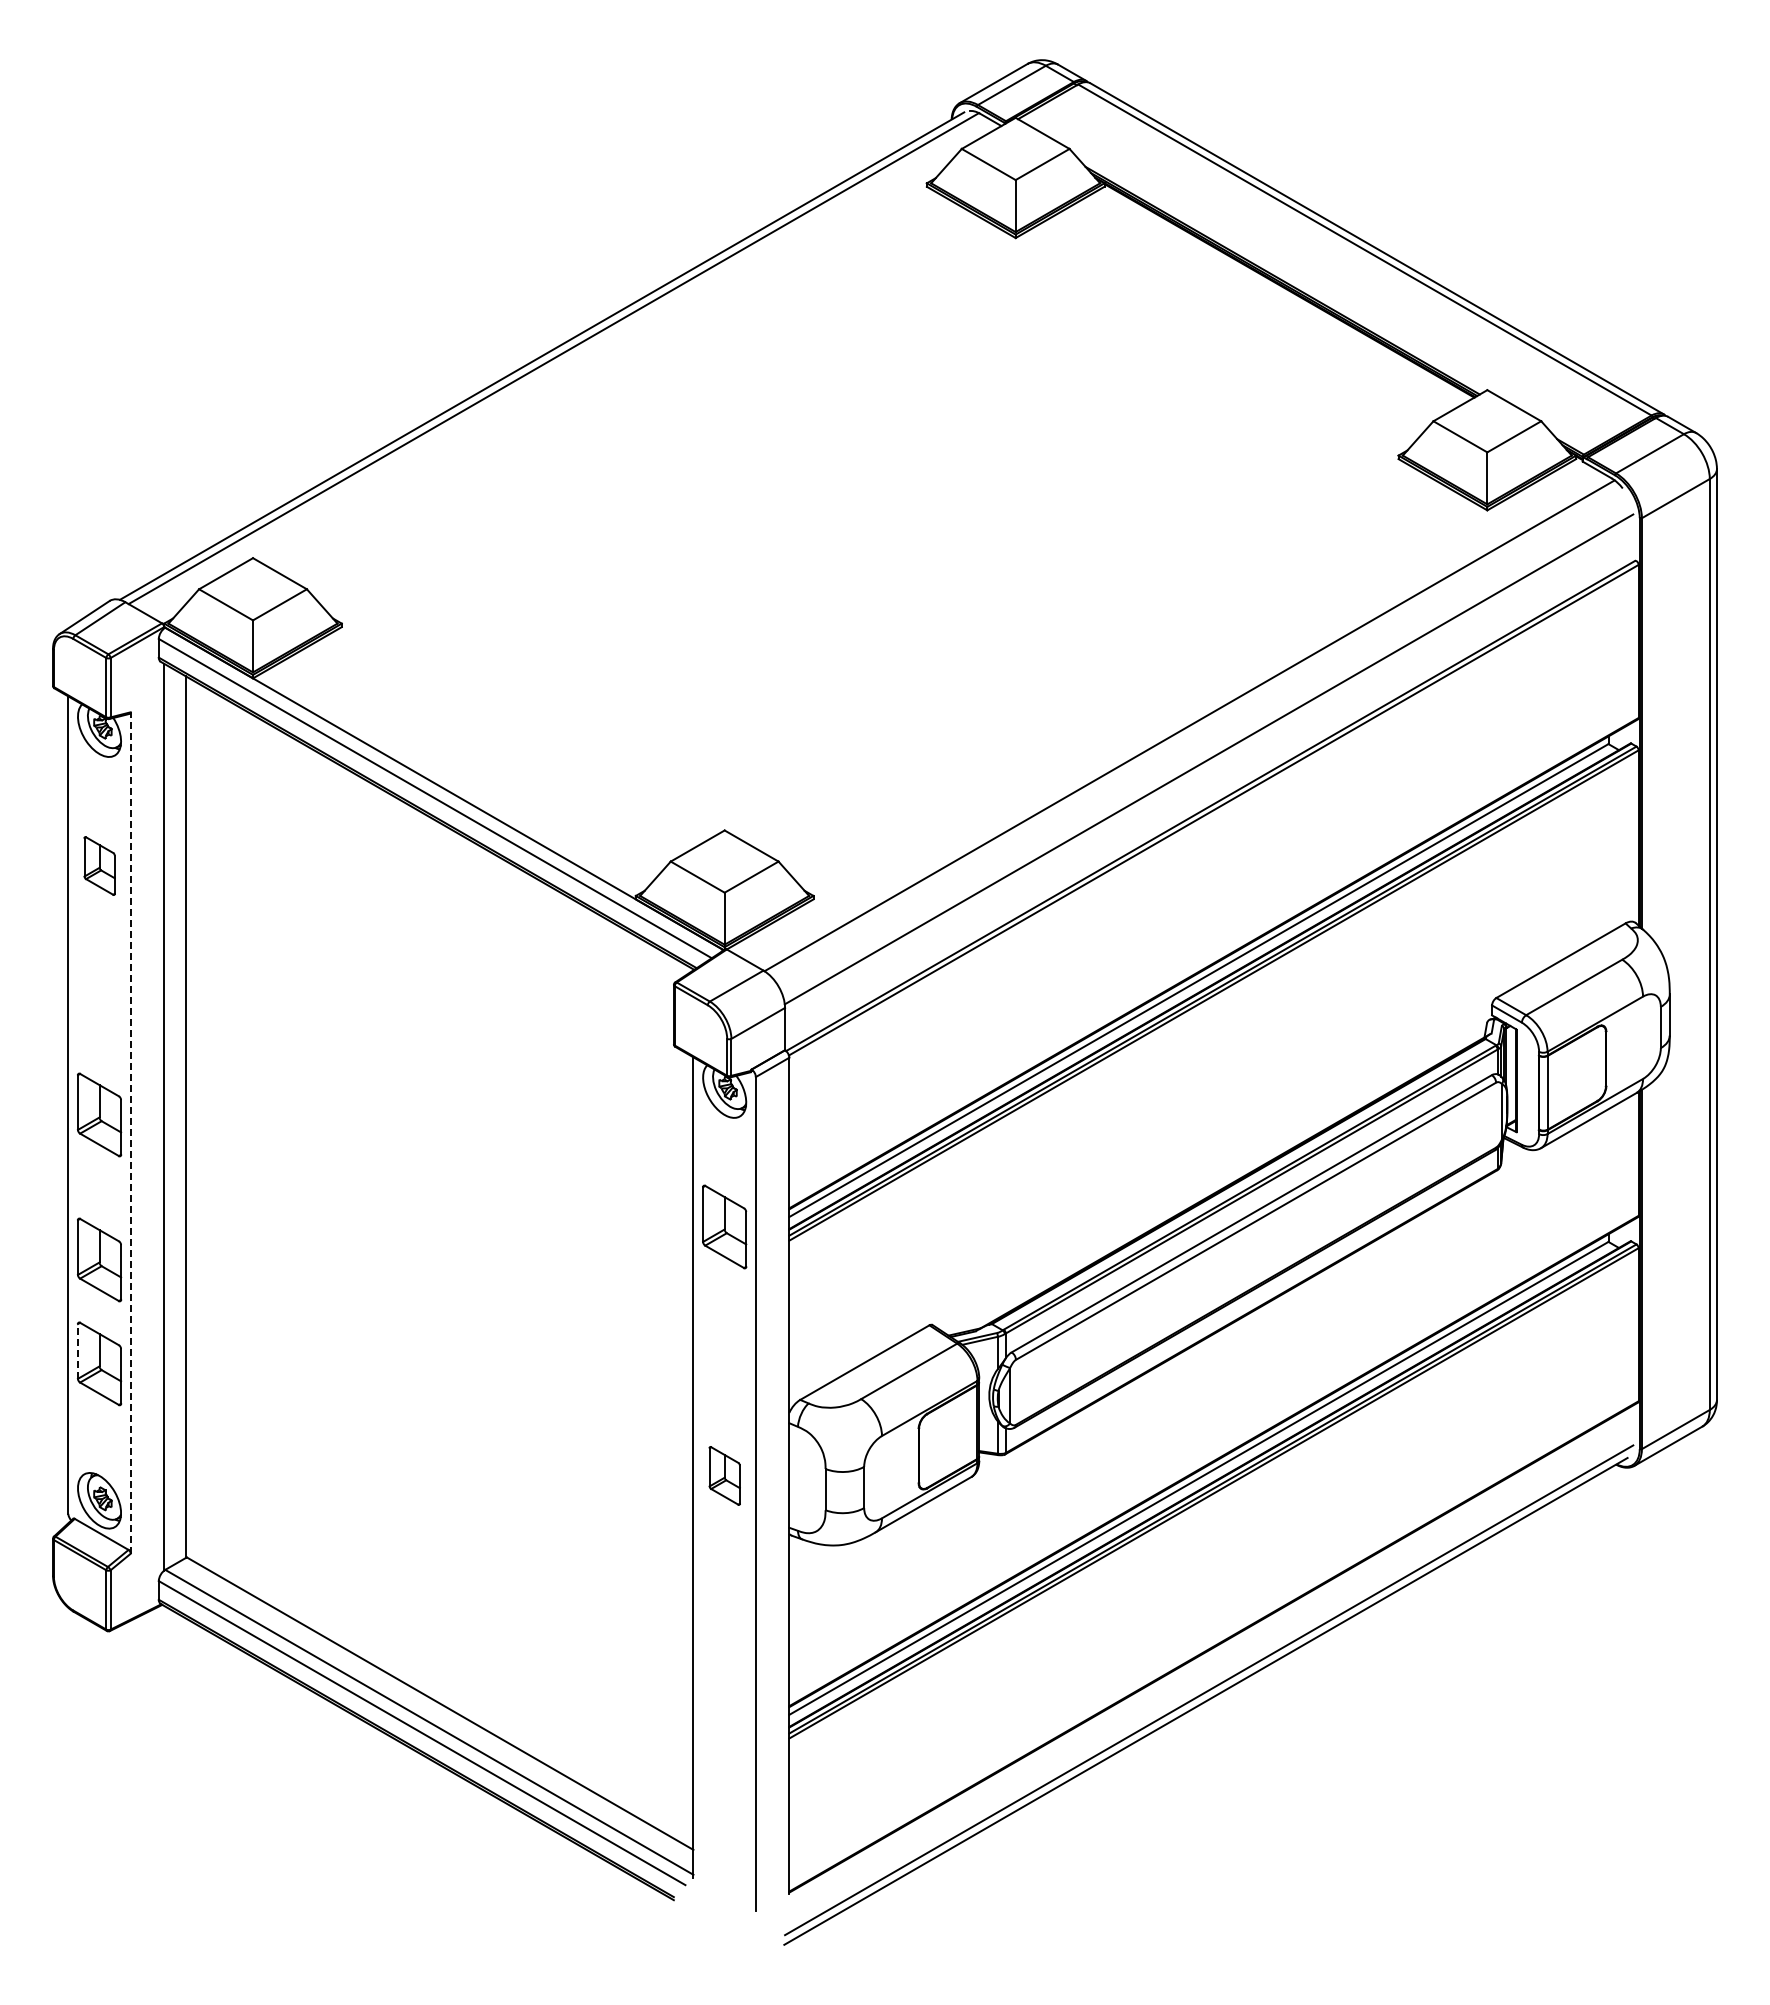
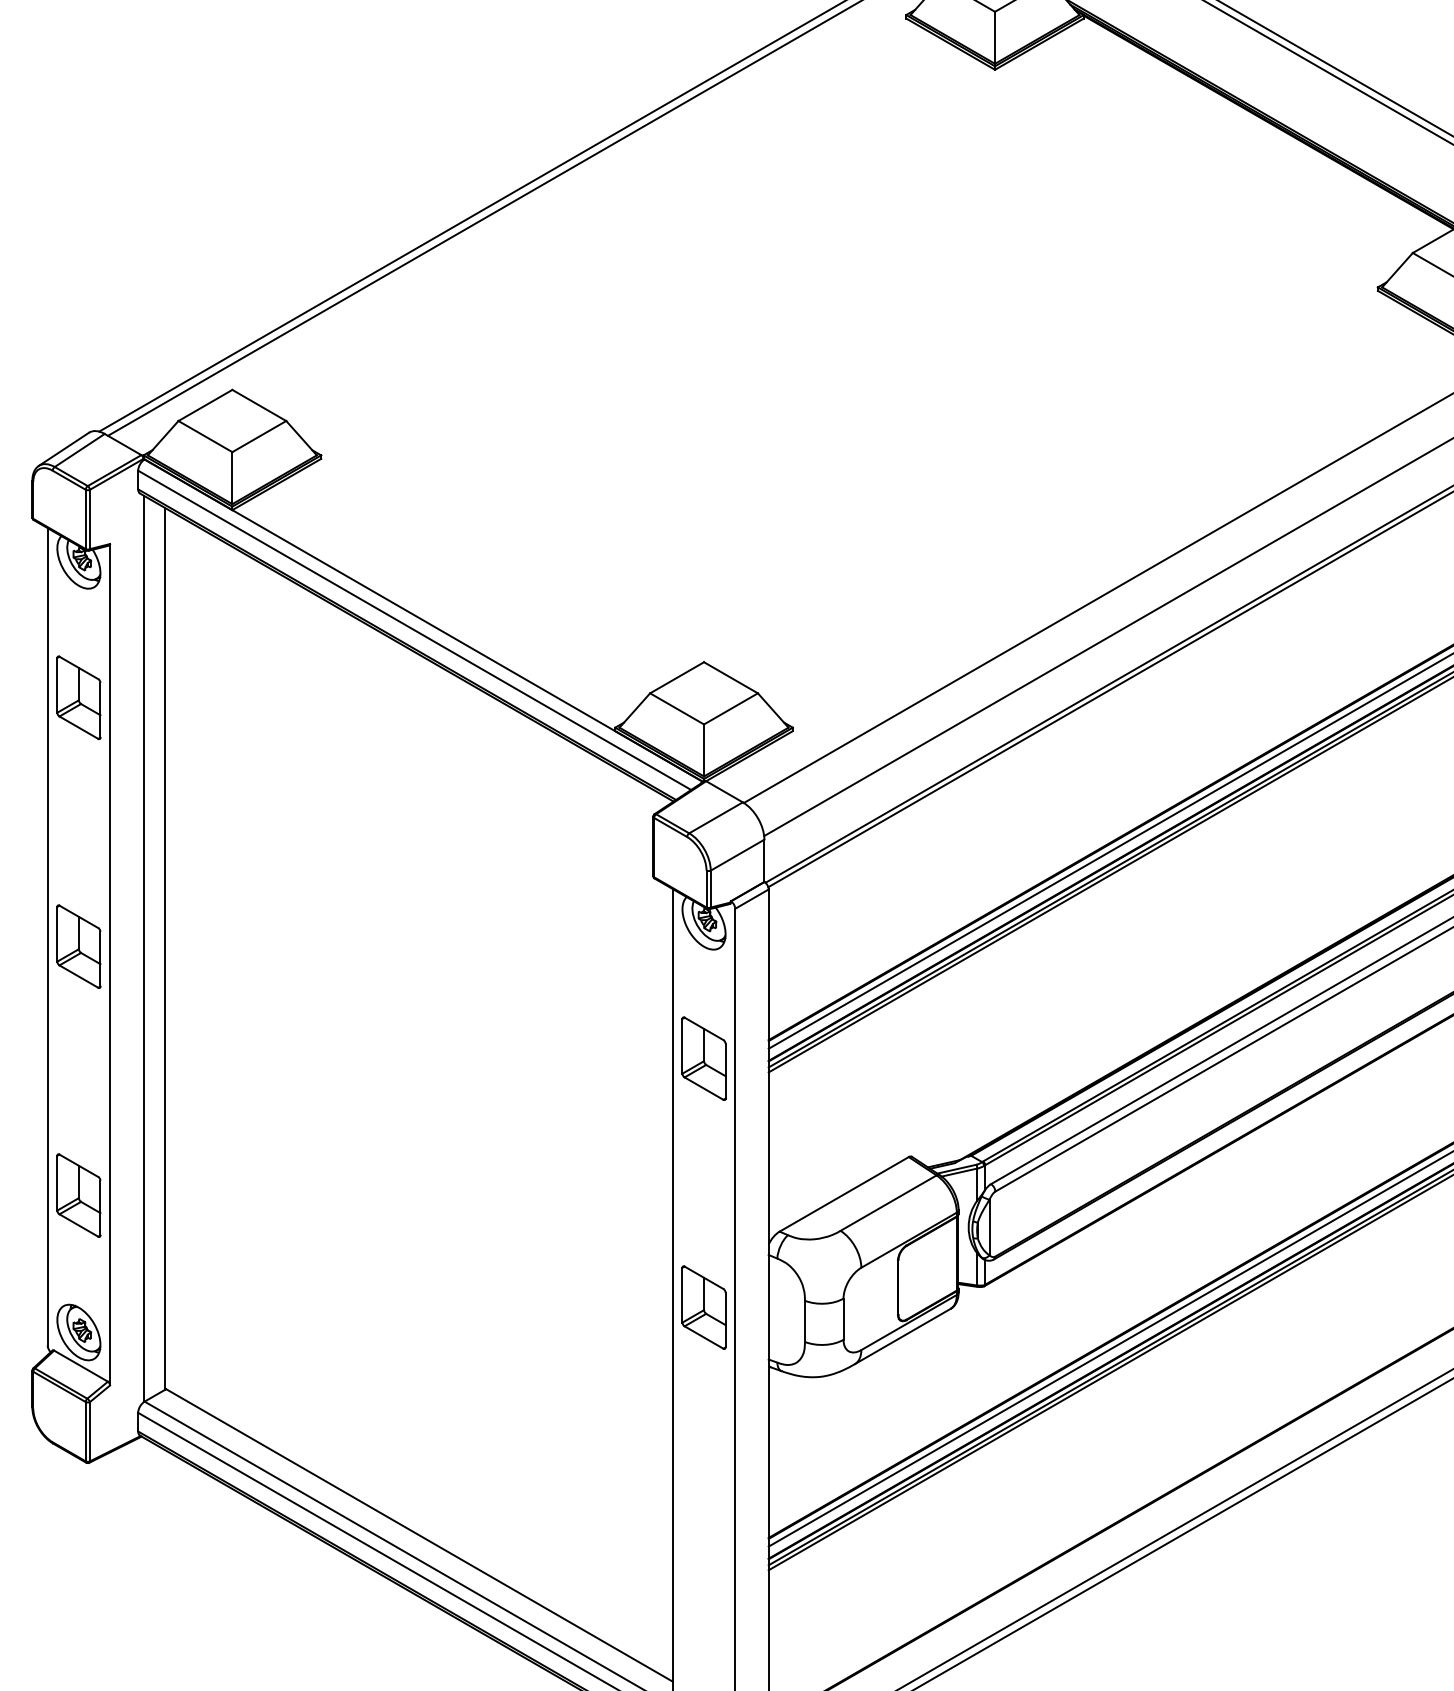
part: (99, 865) -> (78, 697), size x1.43
line: (130, 1133) -> (109, 965), dashed -> solid
part: (99, 1259) -> (78, 1091), removed
line: (77, 1350) -> (56, 1182), dashed -> solid
part: (724, 1475) -> (703, 1307), size x1.43

